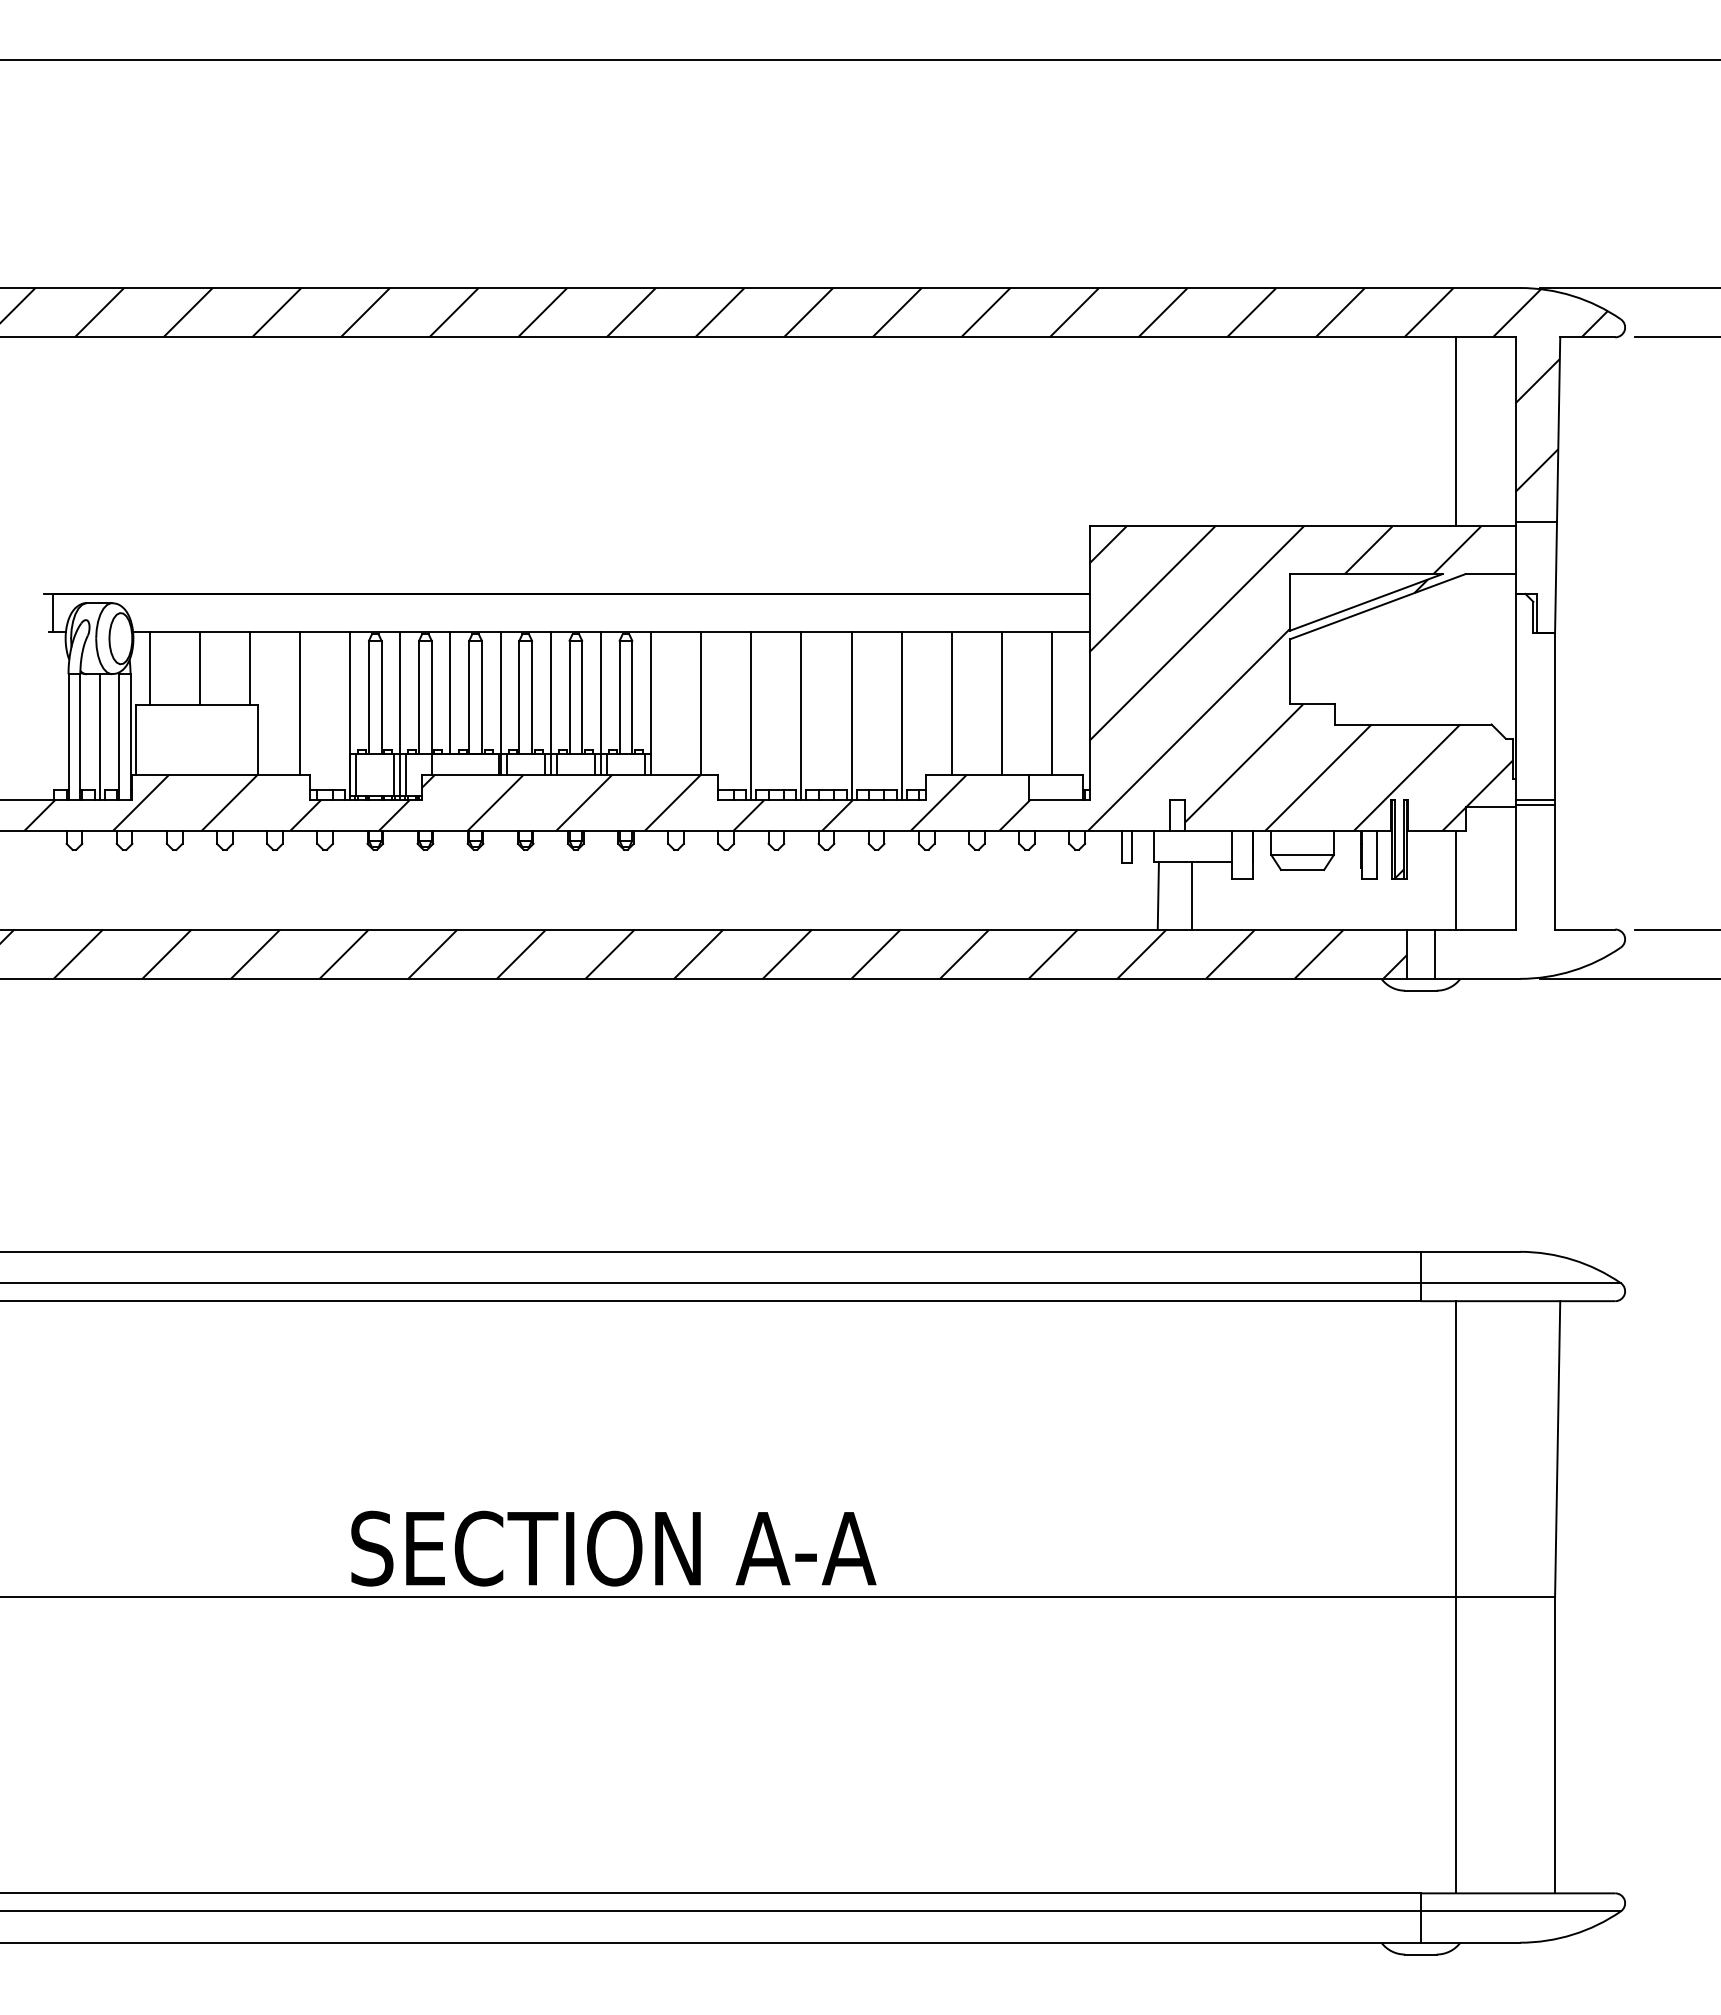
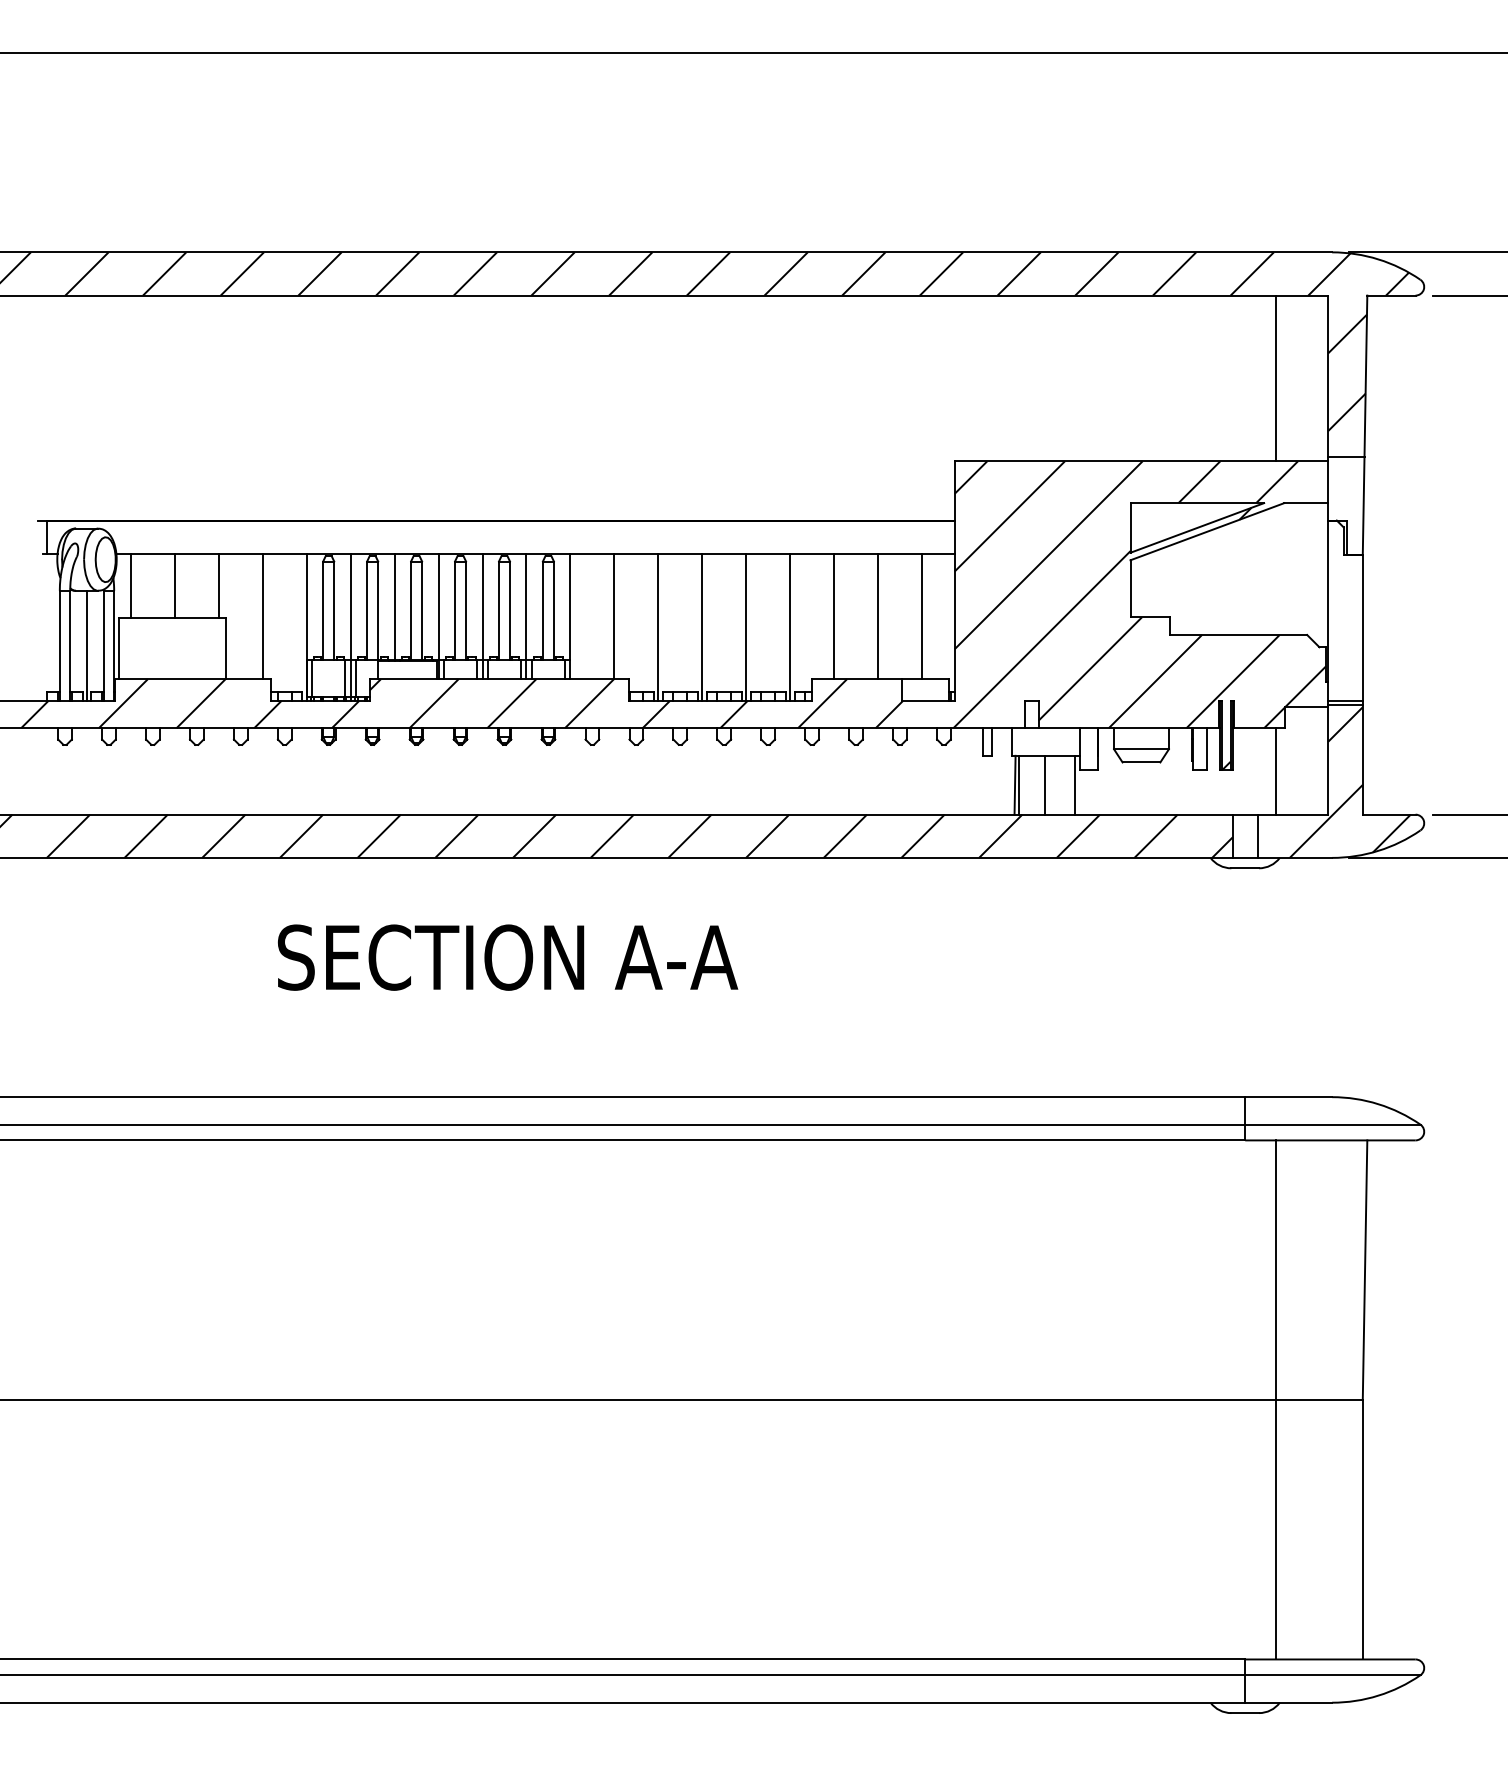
hatch: (1540, 892) -> (1350, 782), added
line: (1162, 895) -> (1018, 784), added
line: (1226, 895) -> (1074, 784), added
text: (613, 1548) -> (507, 957), moved

